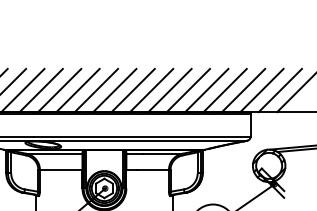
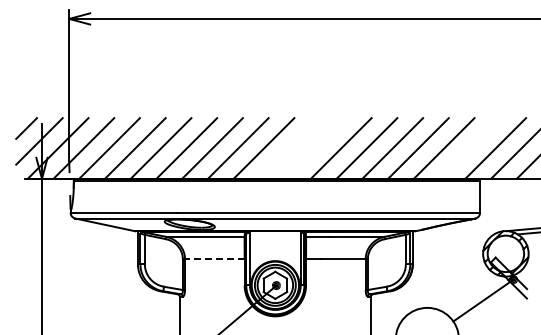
line: (114, 90) -> (289, 148), removed
line: (133, 90) -> (315, 148), removed
line: (243, 90) -> (469, 148), removed
line: (60, 169) -> (214, 259), solid -> dashed

